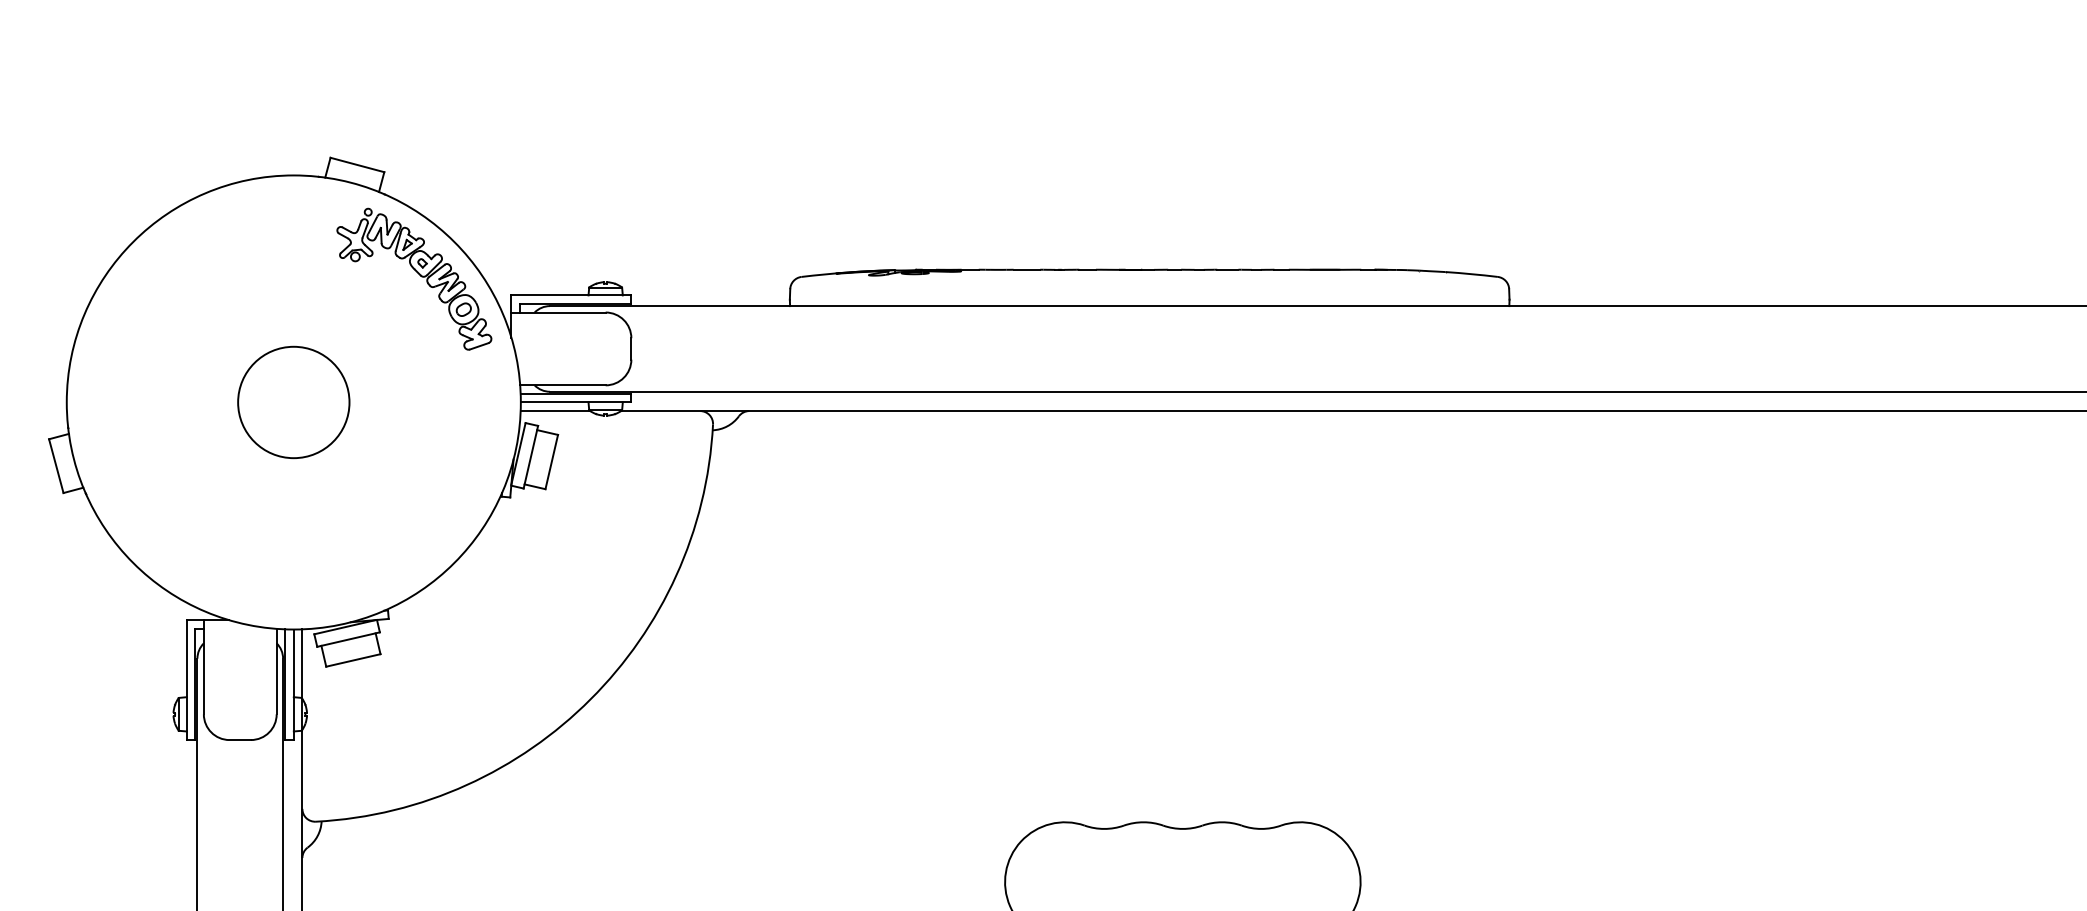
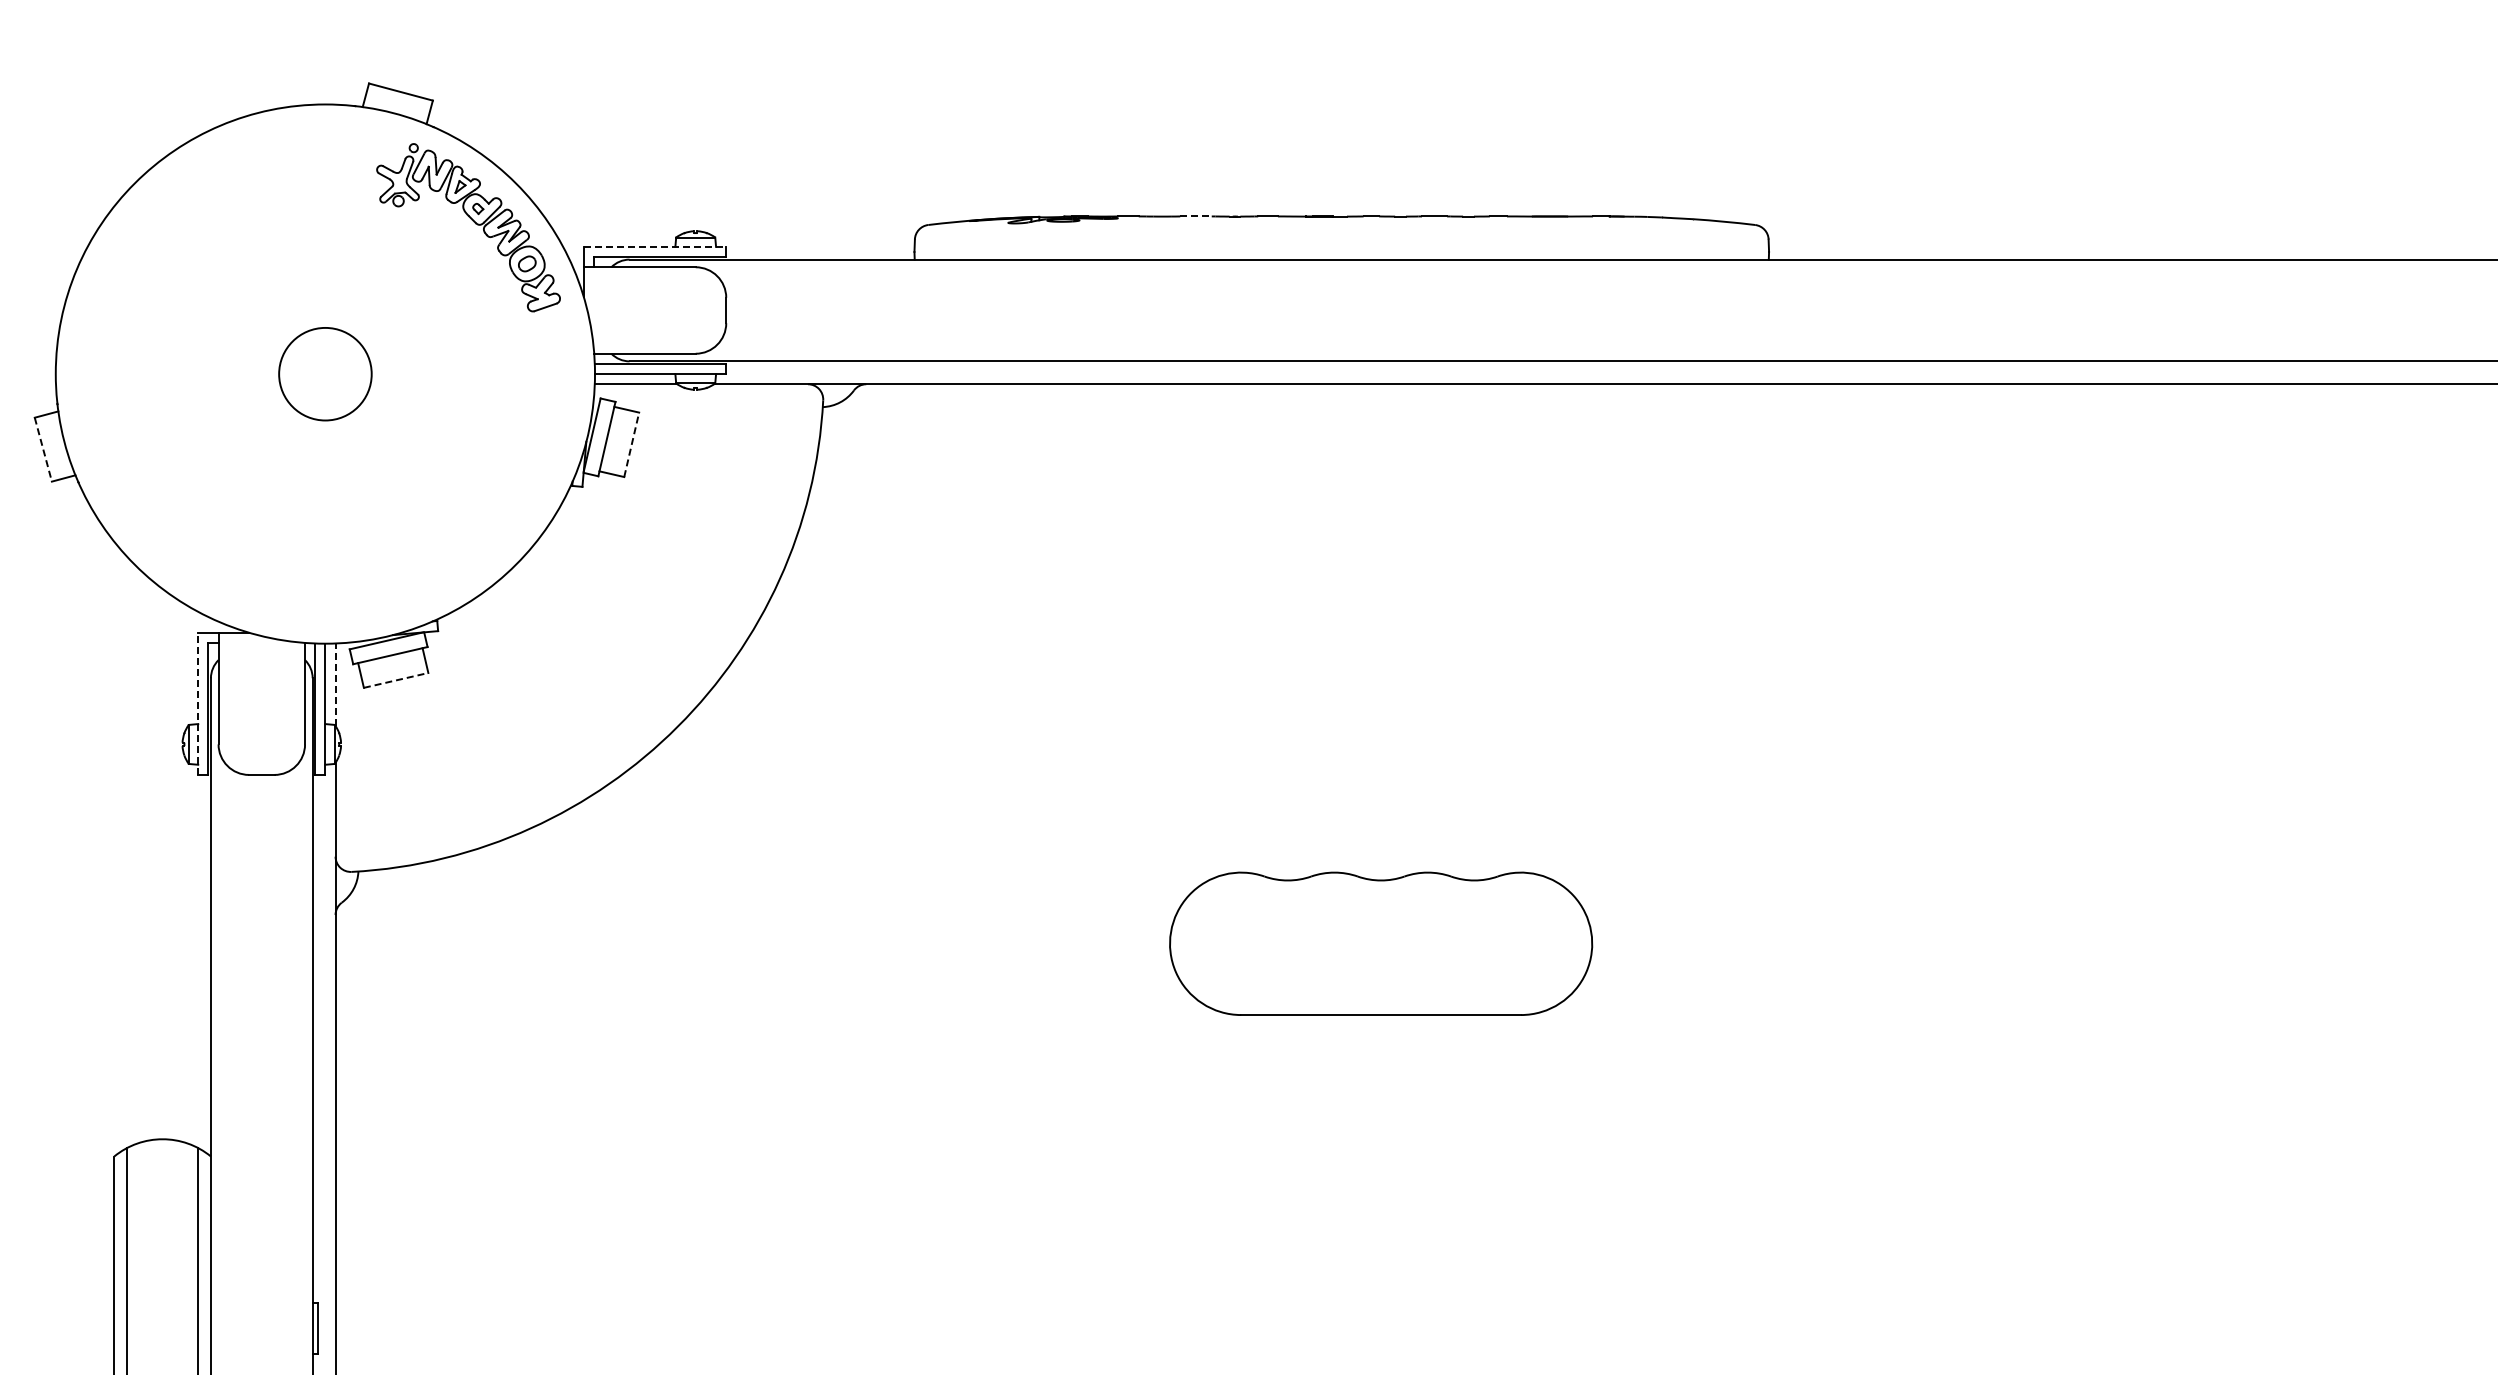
line: (1026, 269) -> (1195, 216), solid -> dashed
line: (571, 295) -> (655, 246), solid -> dashed
circle: (293, 402) -> (325, 374), size x0.7
line: (551, 461) -> (631, 444), solid -> dashed
line: (56, 466) -> (43, 450), solid -> dashed
line: (353, 660) -> (396, 680), solid -> dashed
line: (302, 663) -> (335, 684), solid -> dashed
line: (186, 679) -> (198, 703), solid -> dashed

